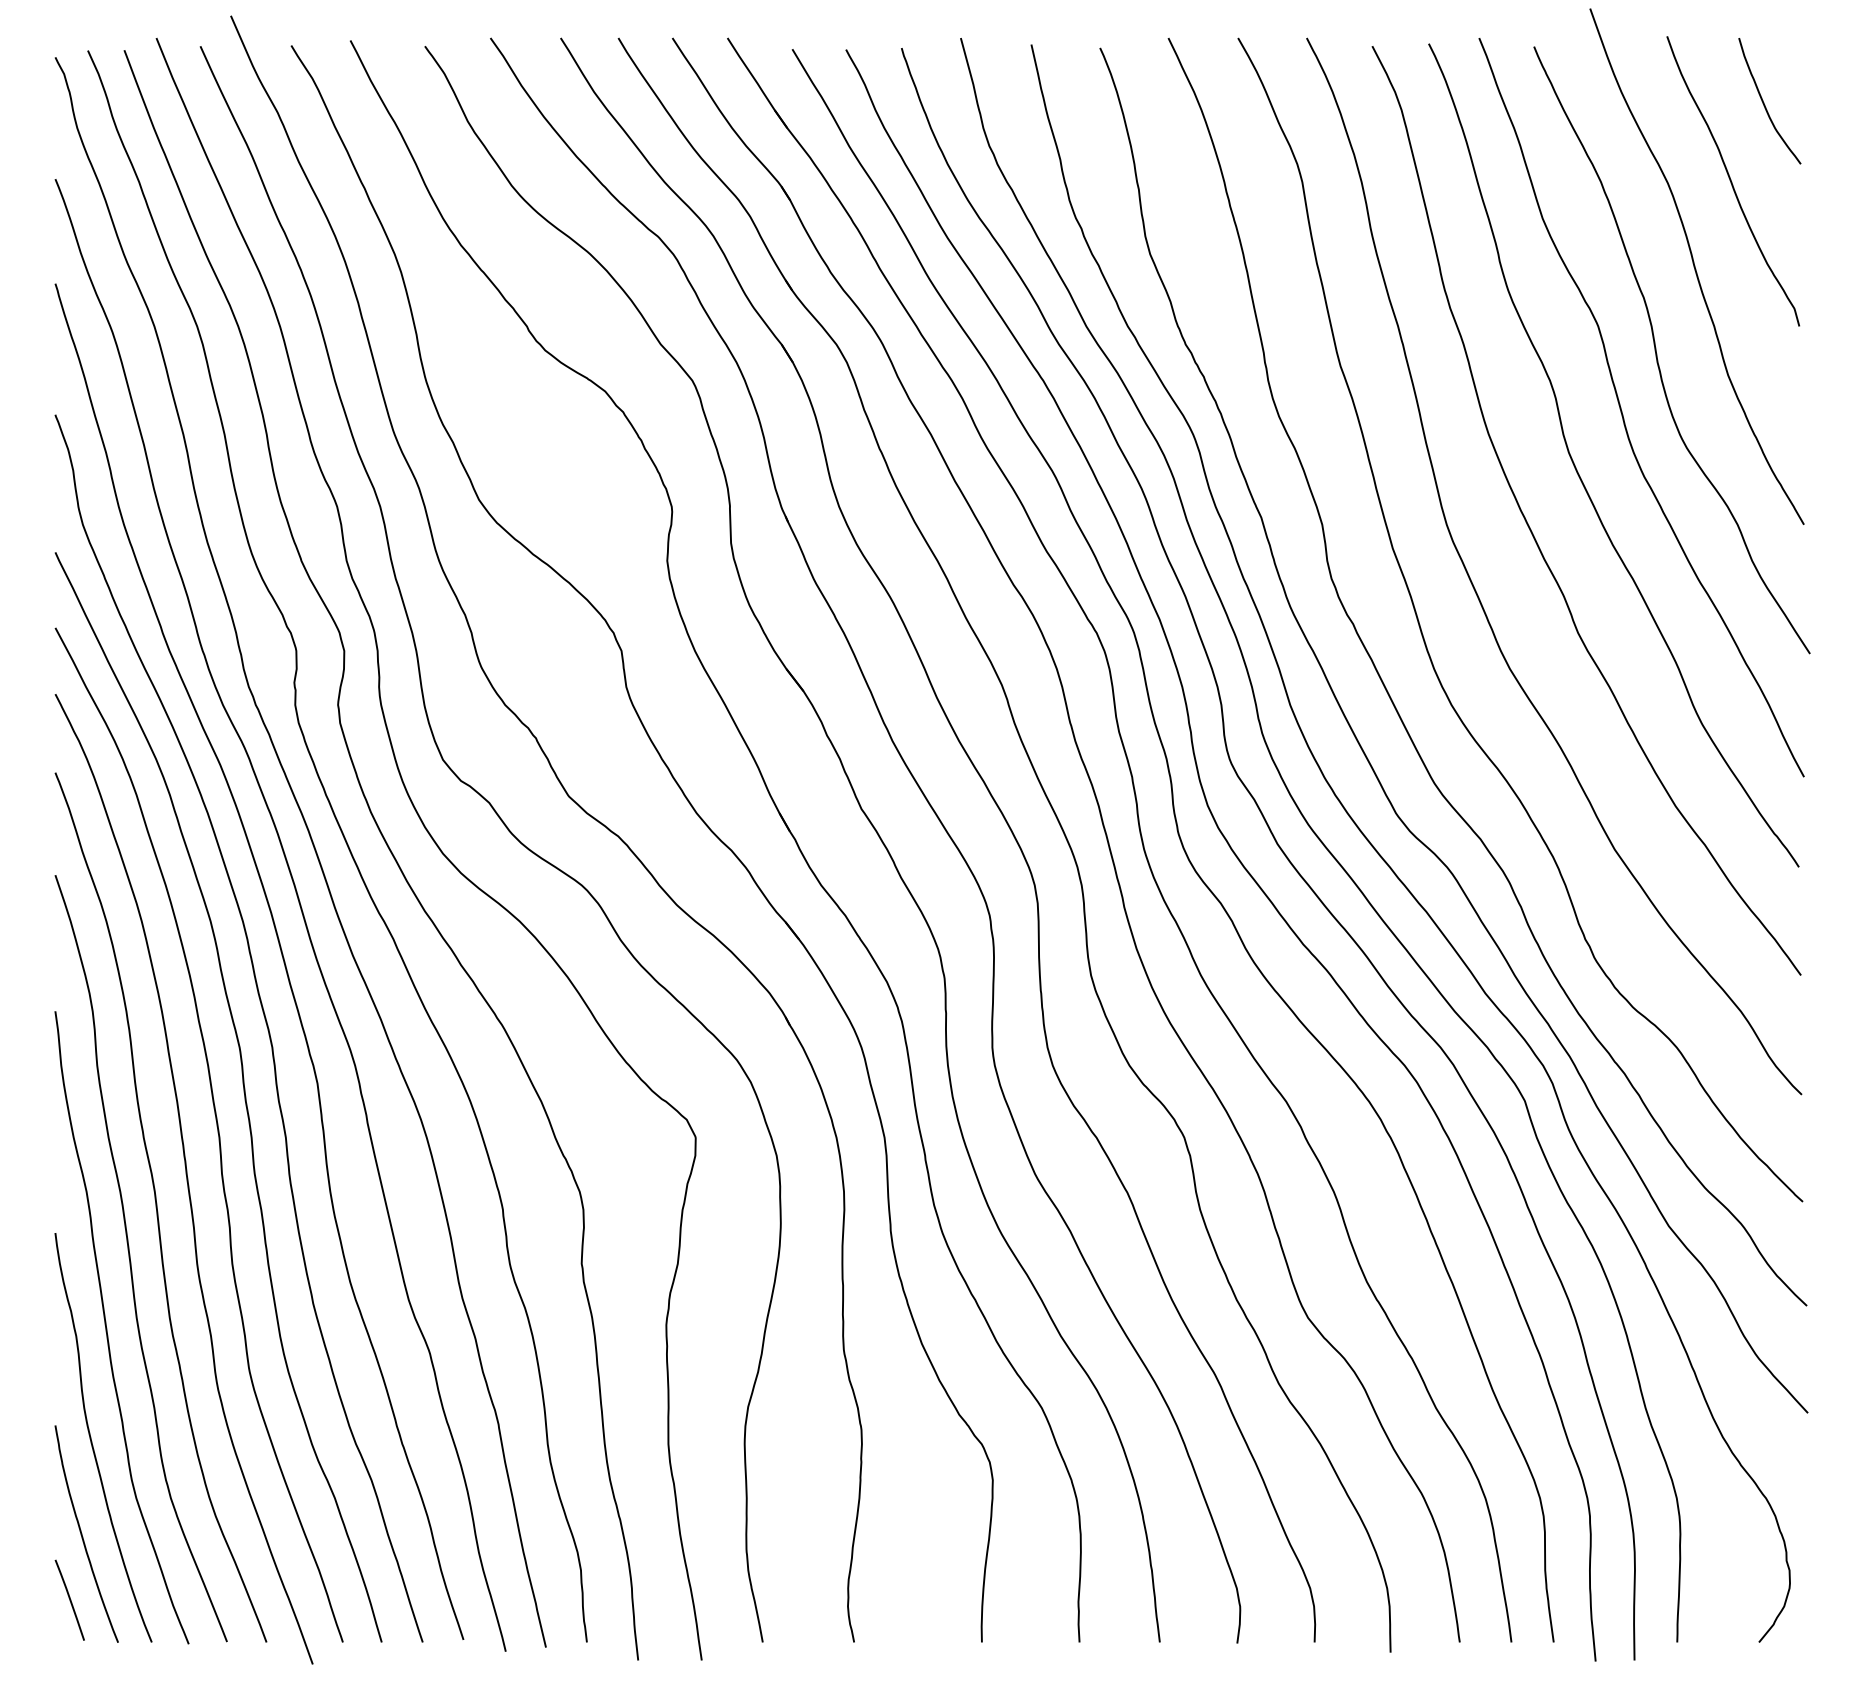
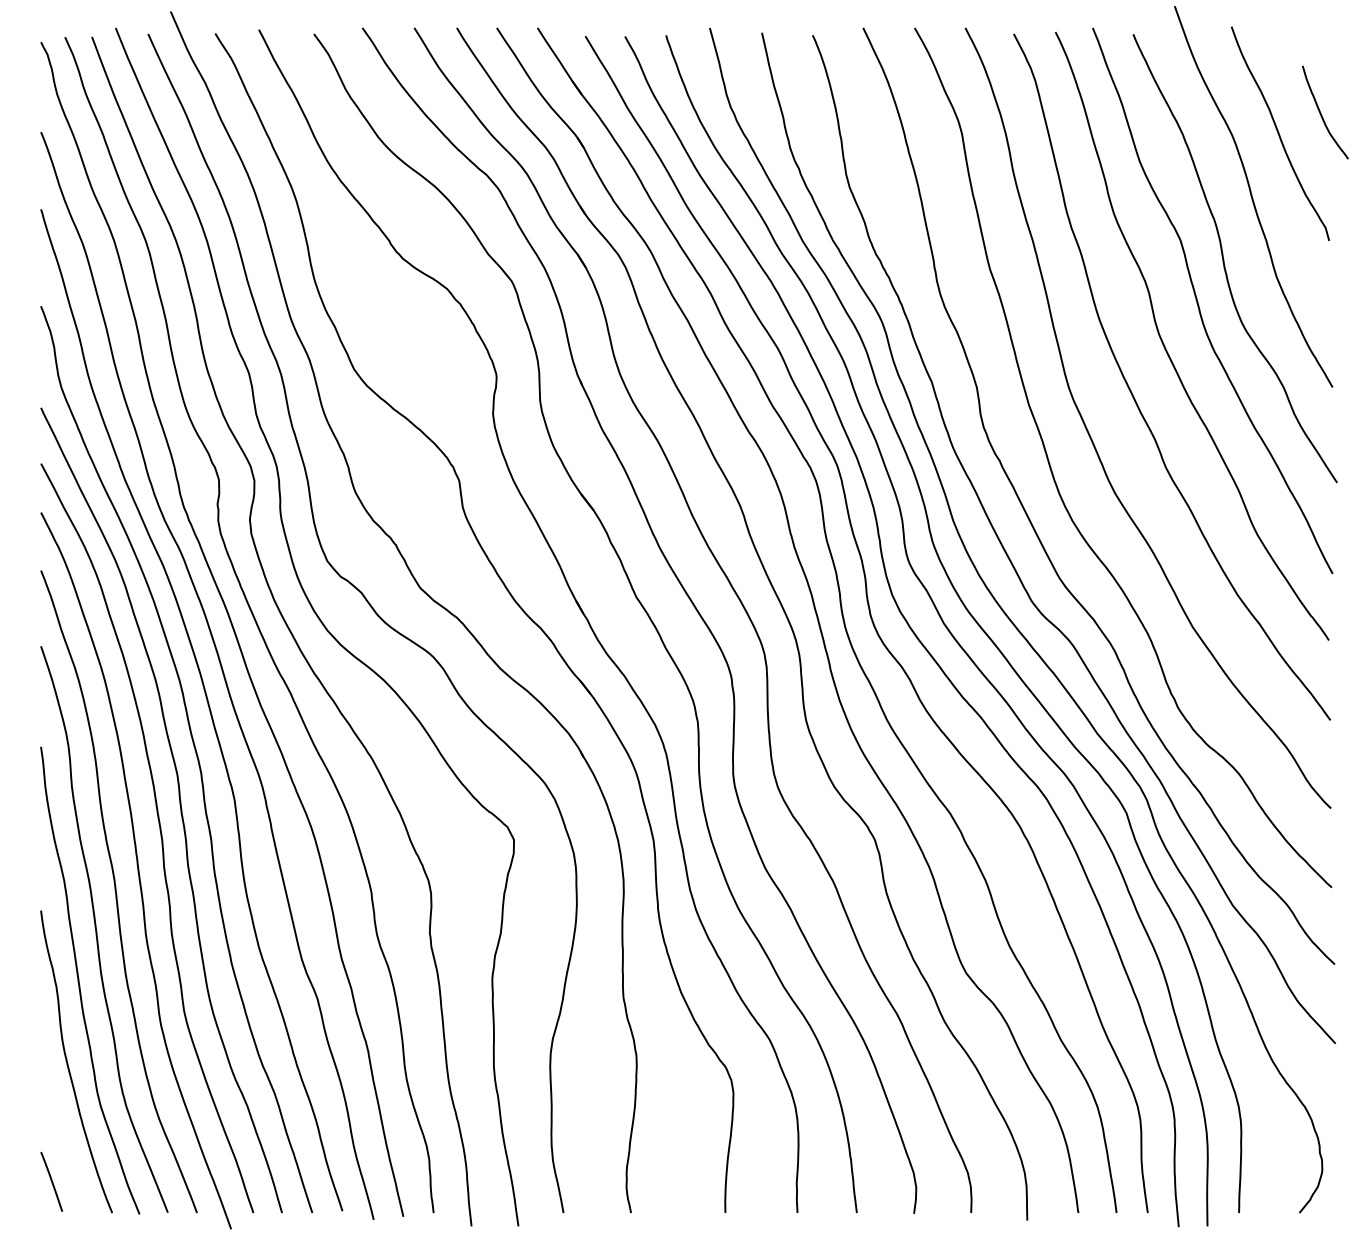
curve: (1764, 101) -> (1321, 112), moved
curve: (83, 1533) -> (61, 1132), removed

